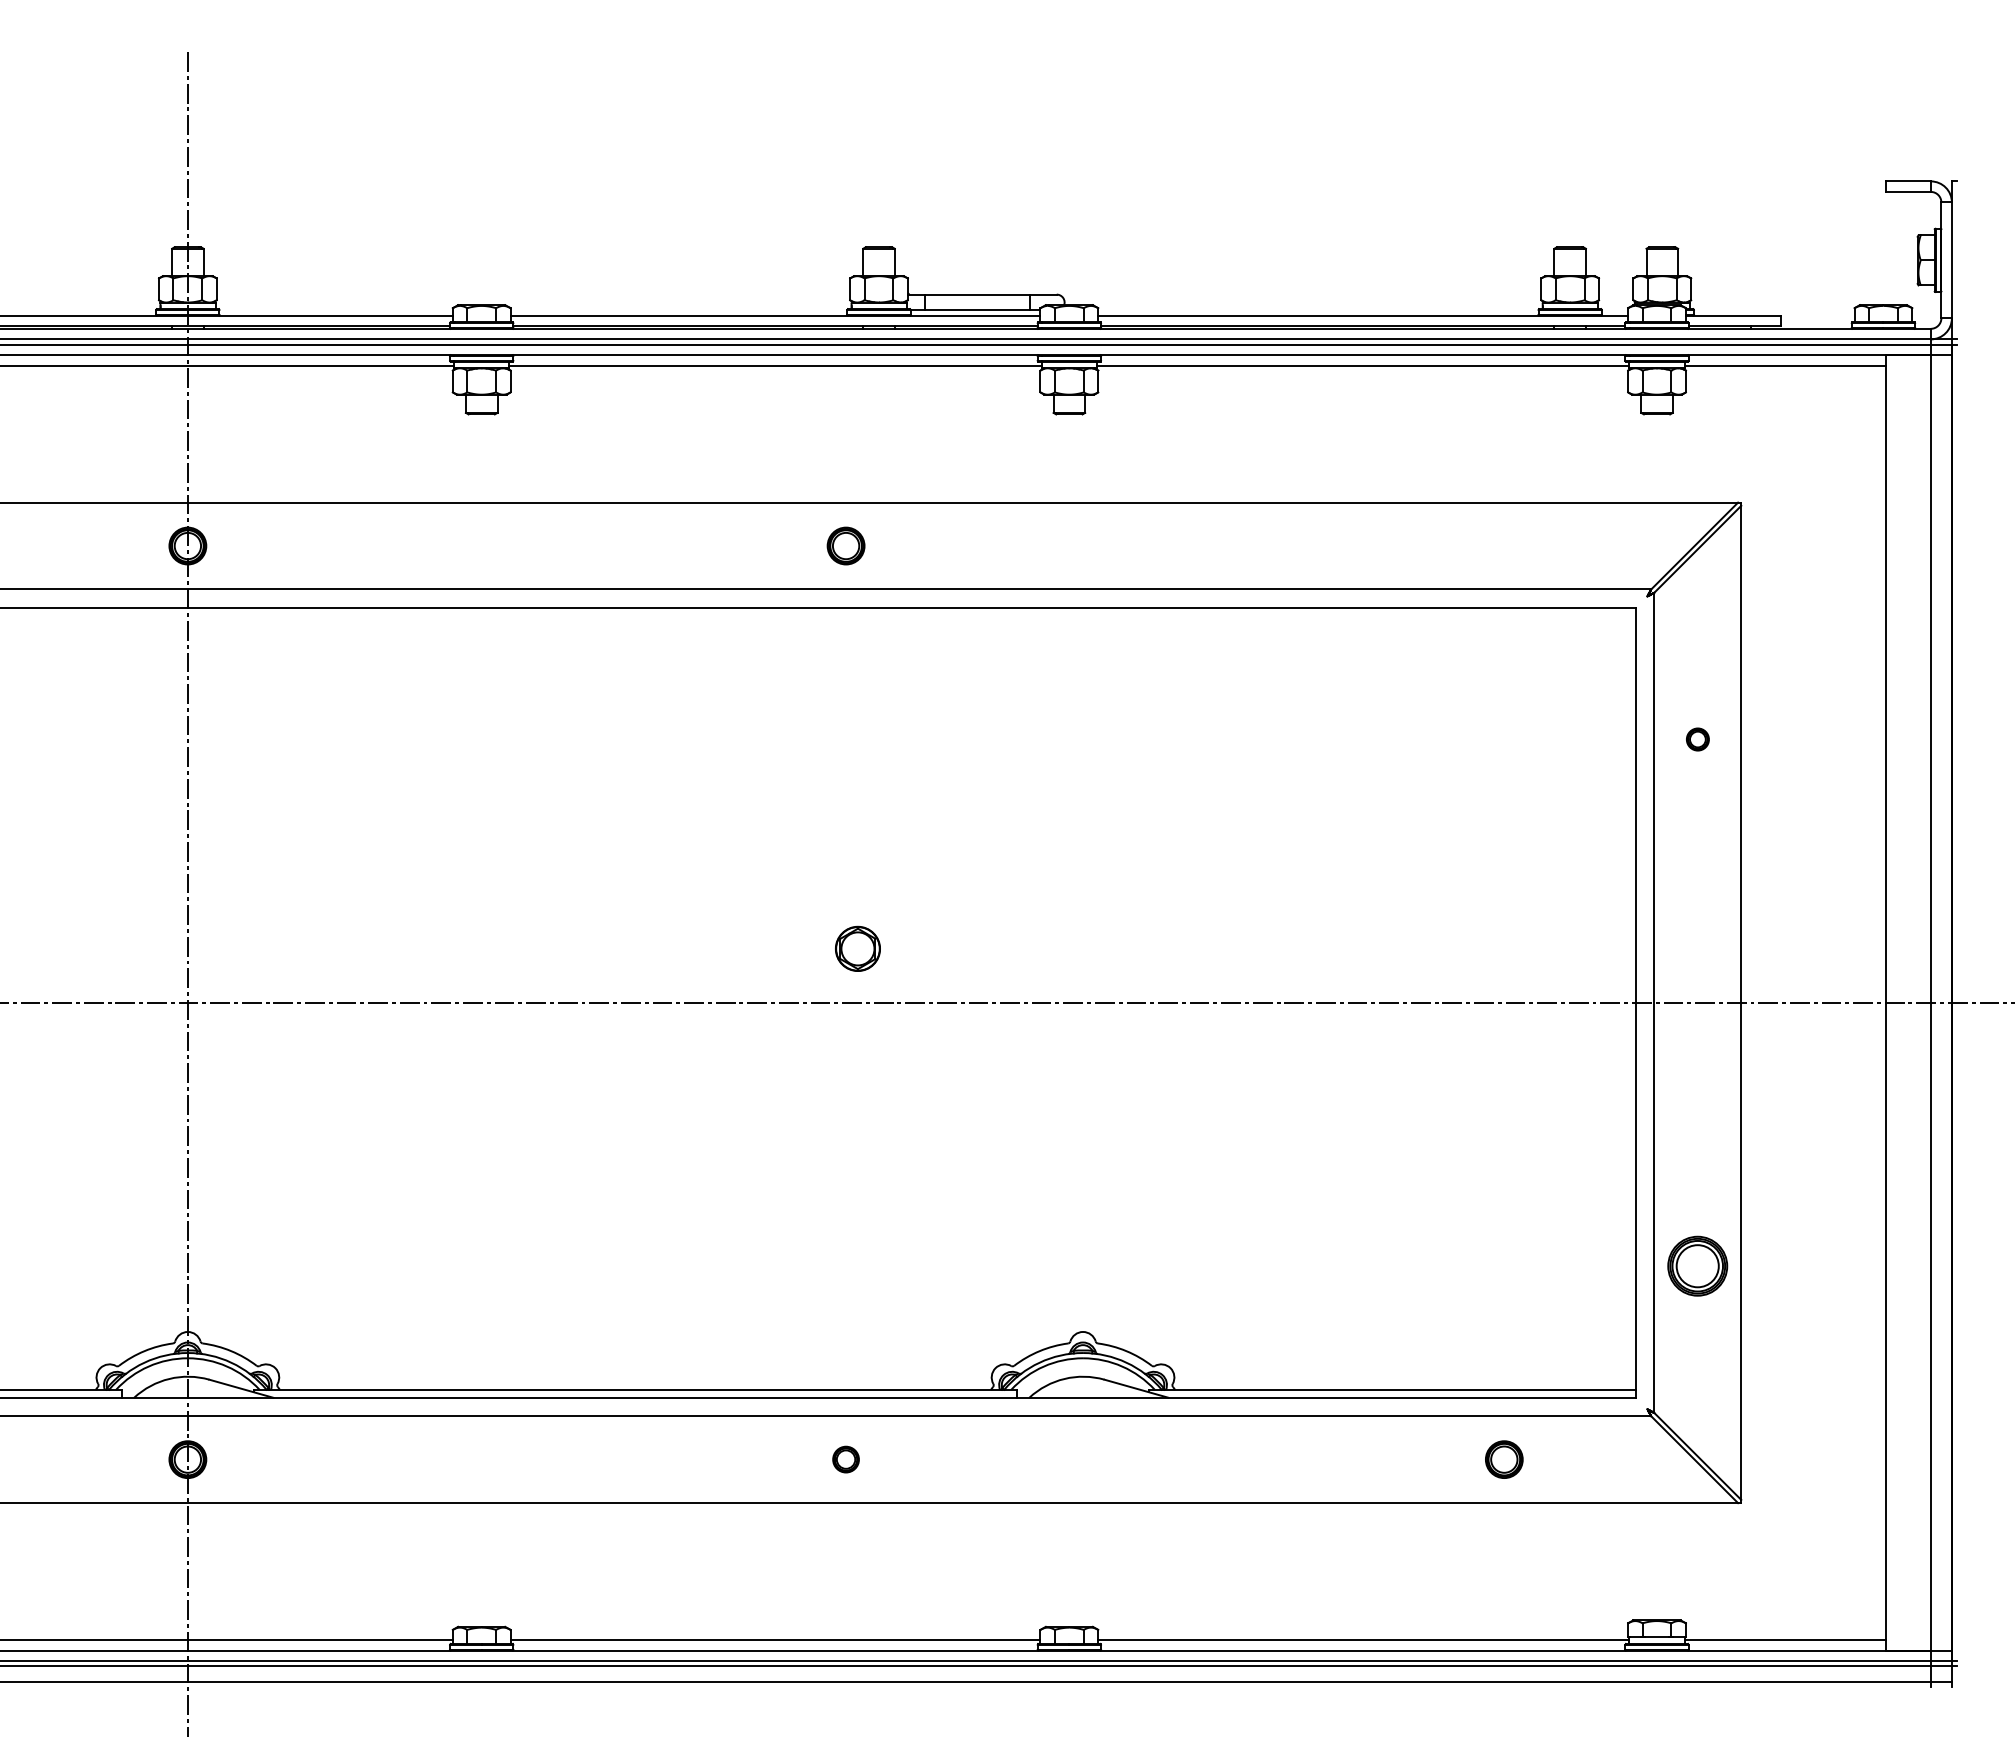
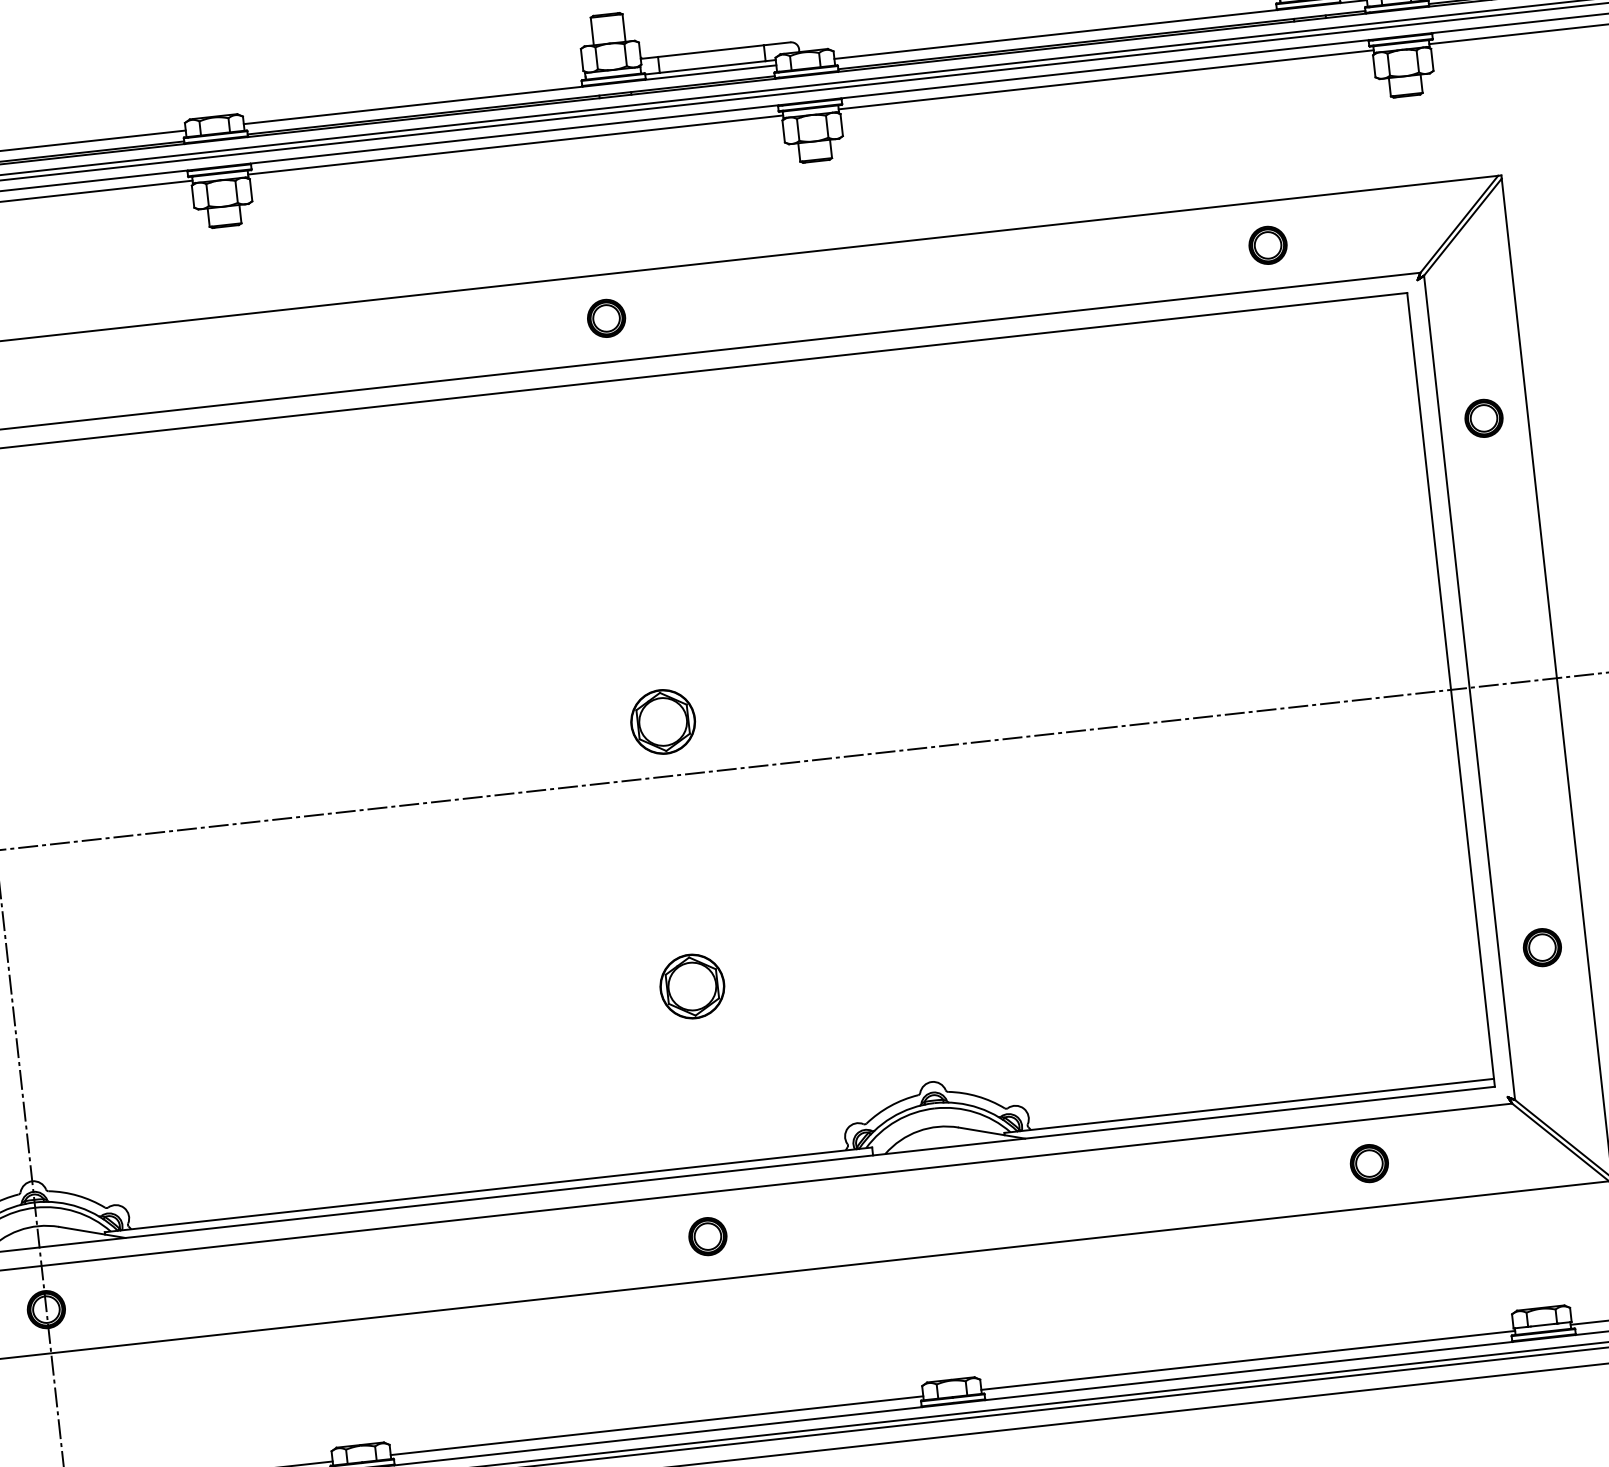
part: (1504, 545) -> (1268, 244), added
part: (1697, 739) -> (1483, 418), size x1.67
part: (857, 948) -> (662, 721), size x1.43
part: (857, 1211) -> (691, 985), added
part: (1697, 1265) -> (1542, 947), size x0.62
part: (845, 1459) -> (707, 1236), size x1.43

